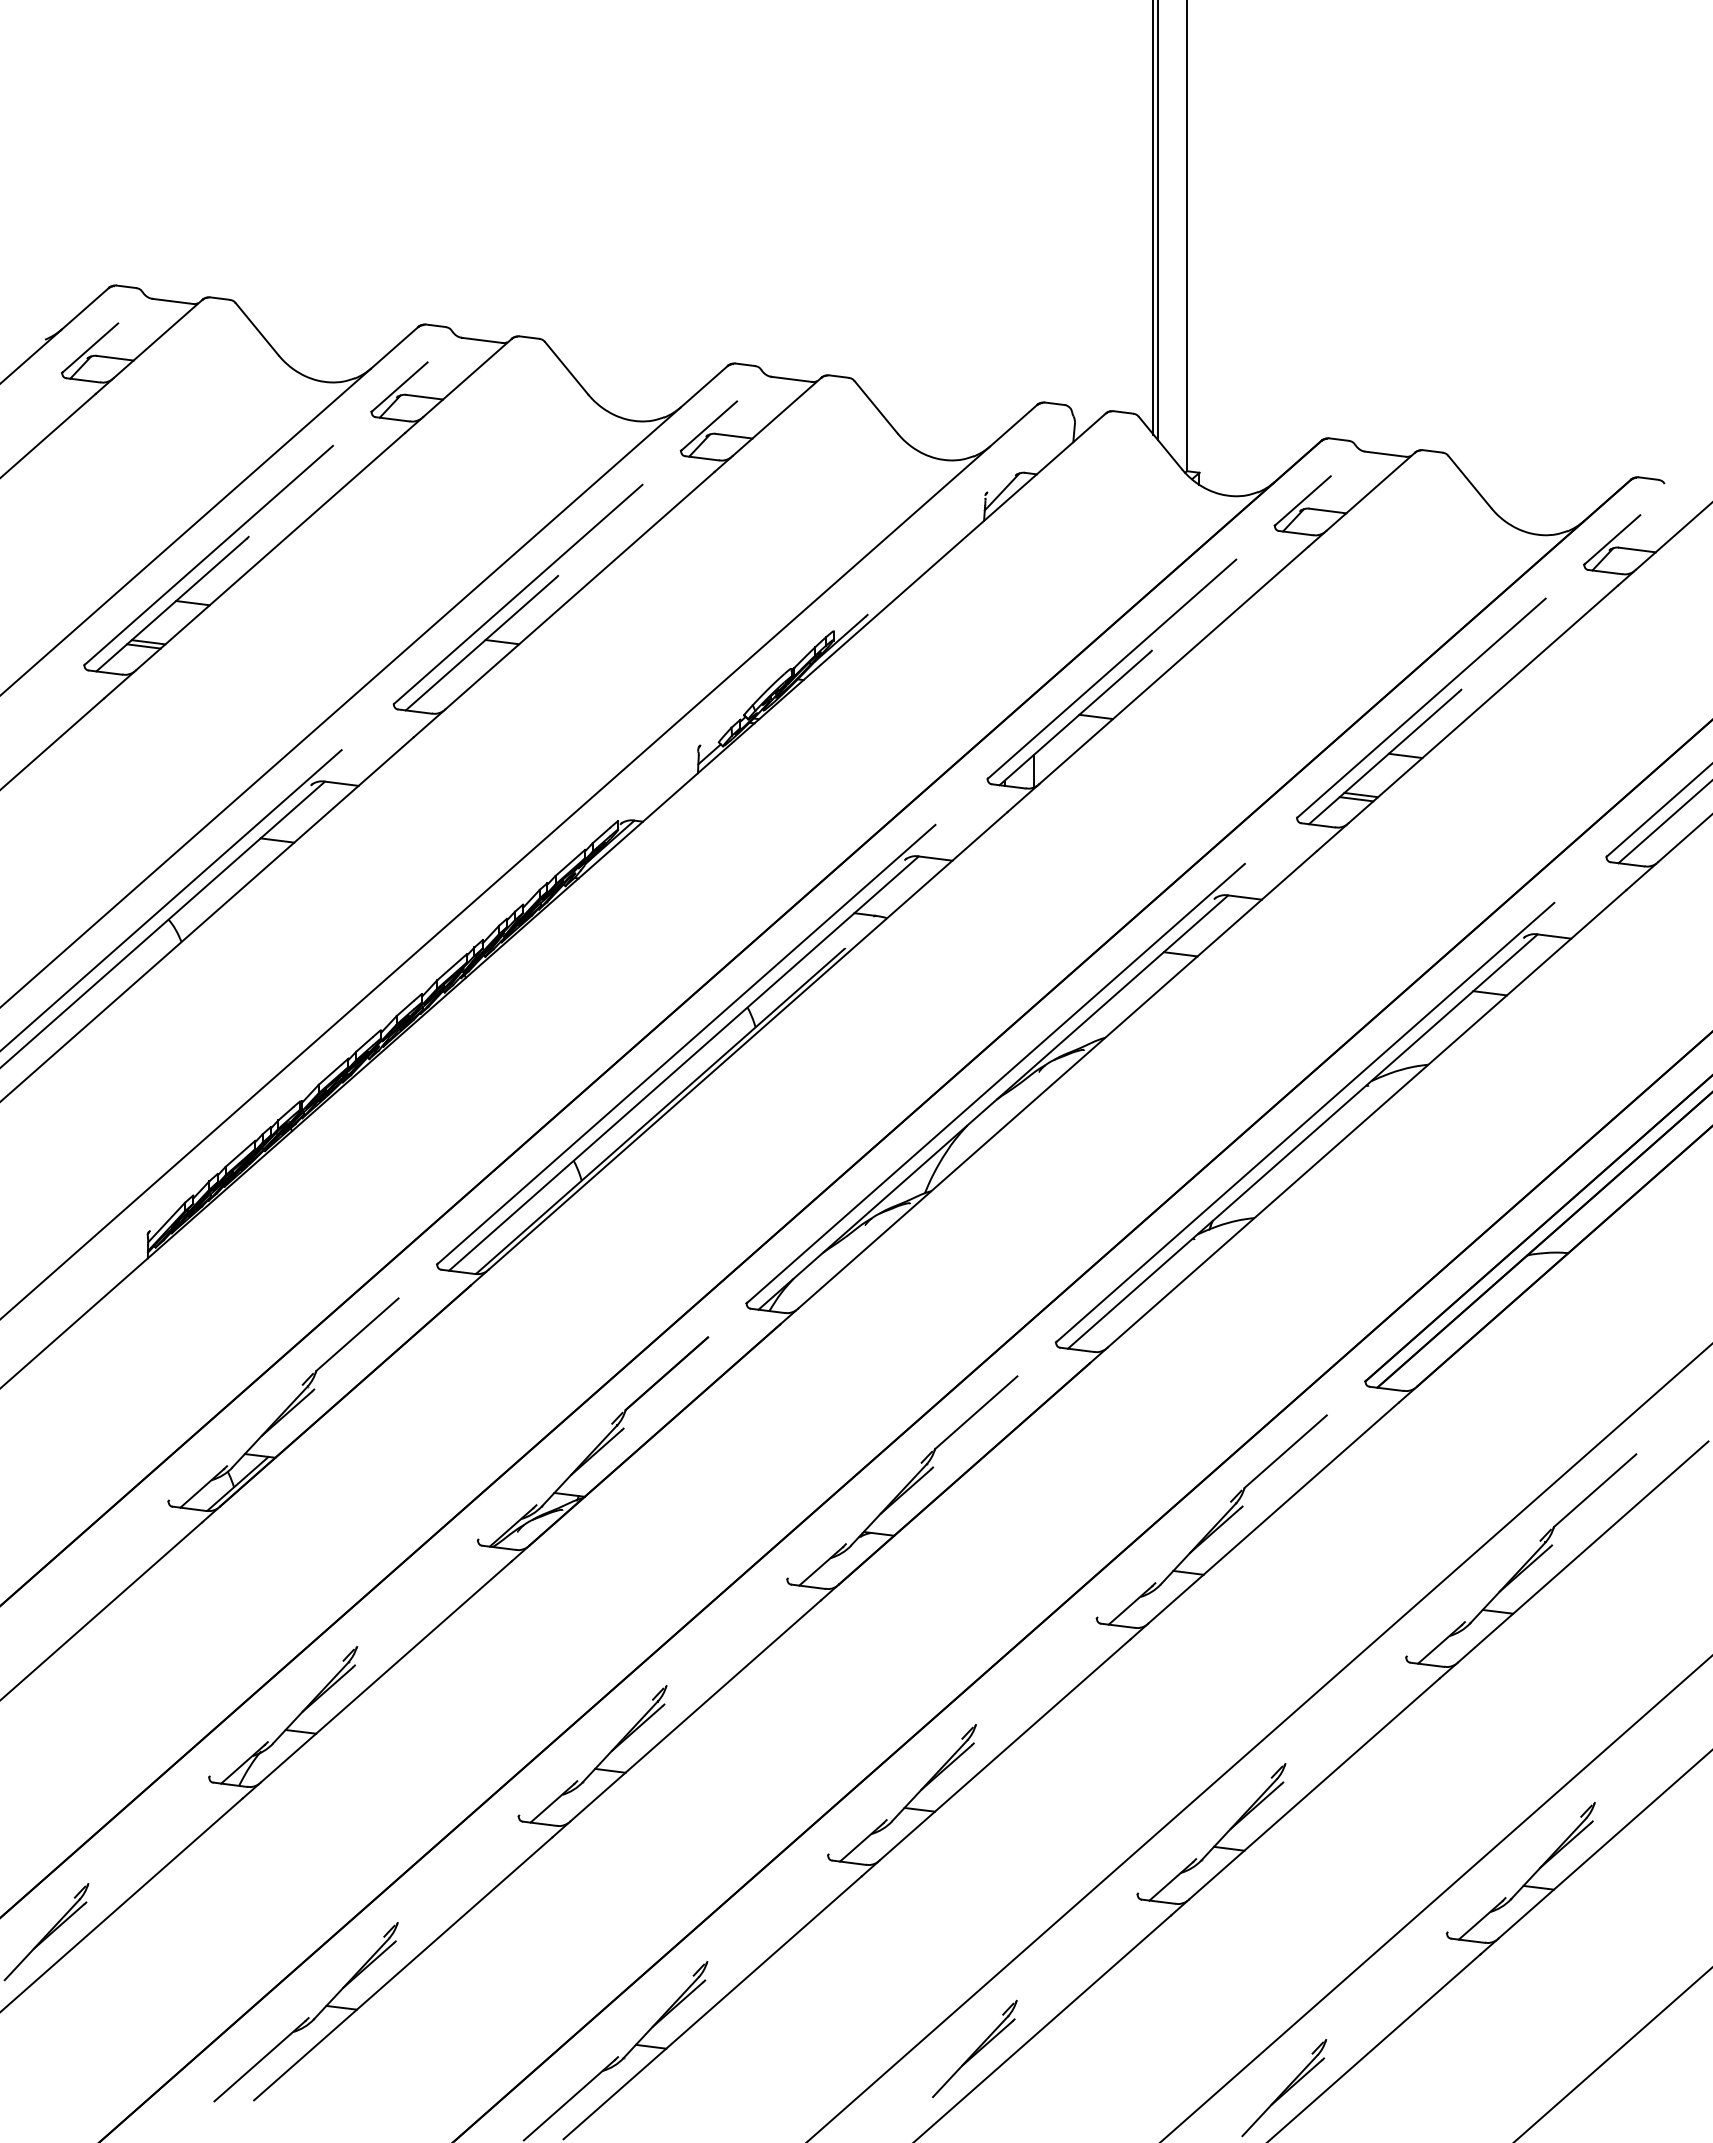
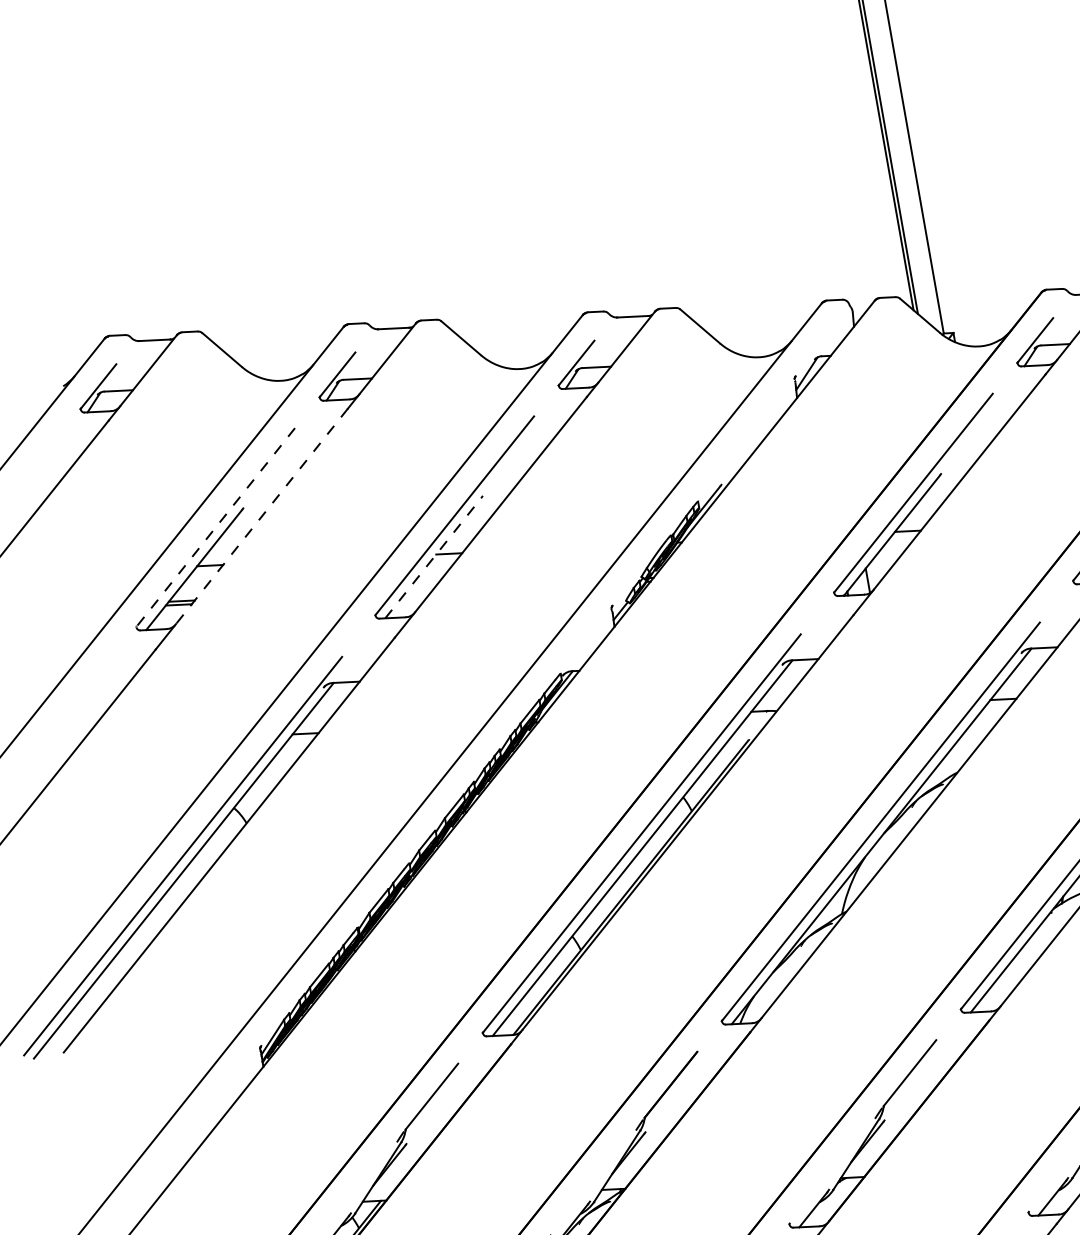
line: (270, 551) -> (261, 516), solid -> dashed
line: (208, 555) -> (215, 527), solid -> dashed
line: (481, 643) -> (433, 557), solid -> dashed

